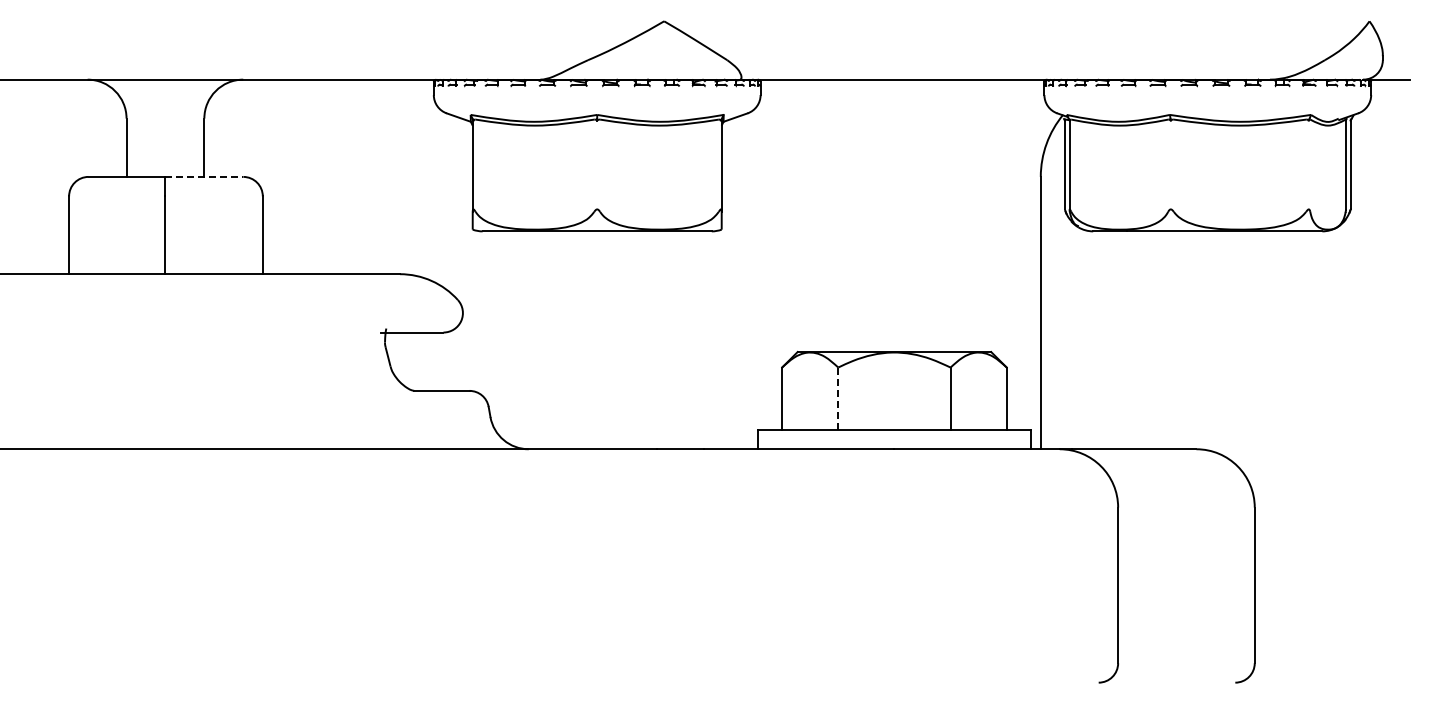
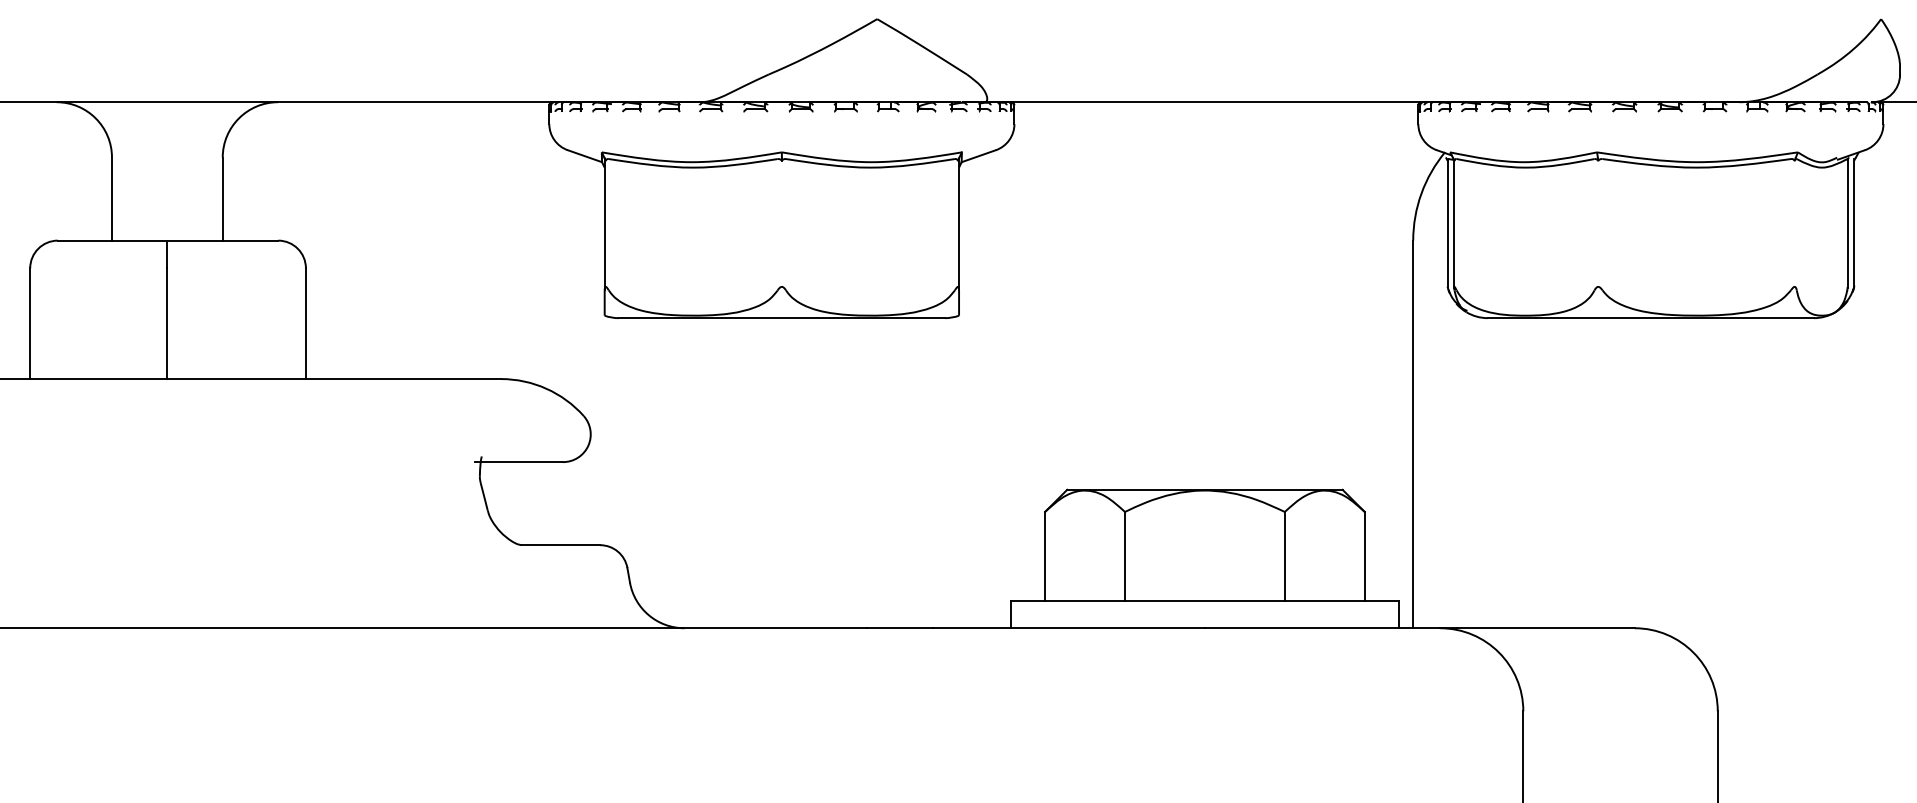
line: (204, 176) -> (222, 240), dashed -> solid
line: (838, 399) -> (1125, 557), dashed -> solid

